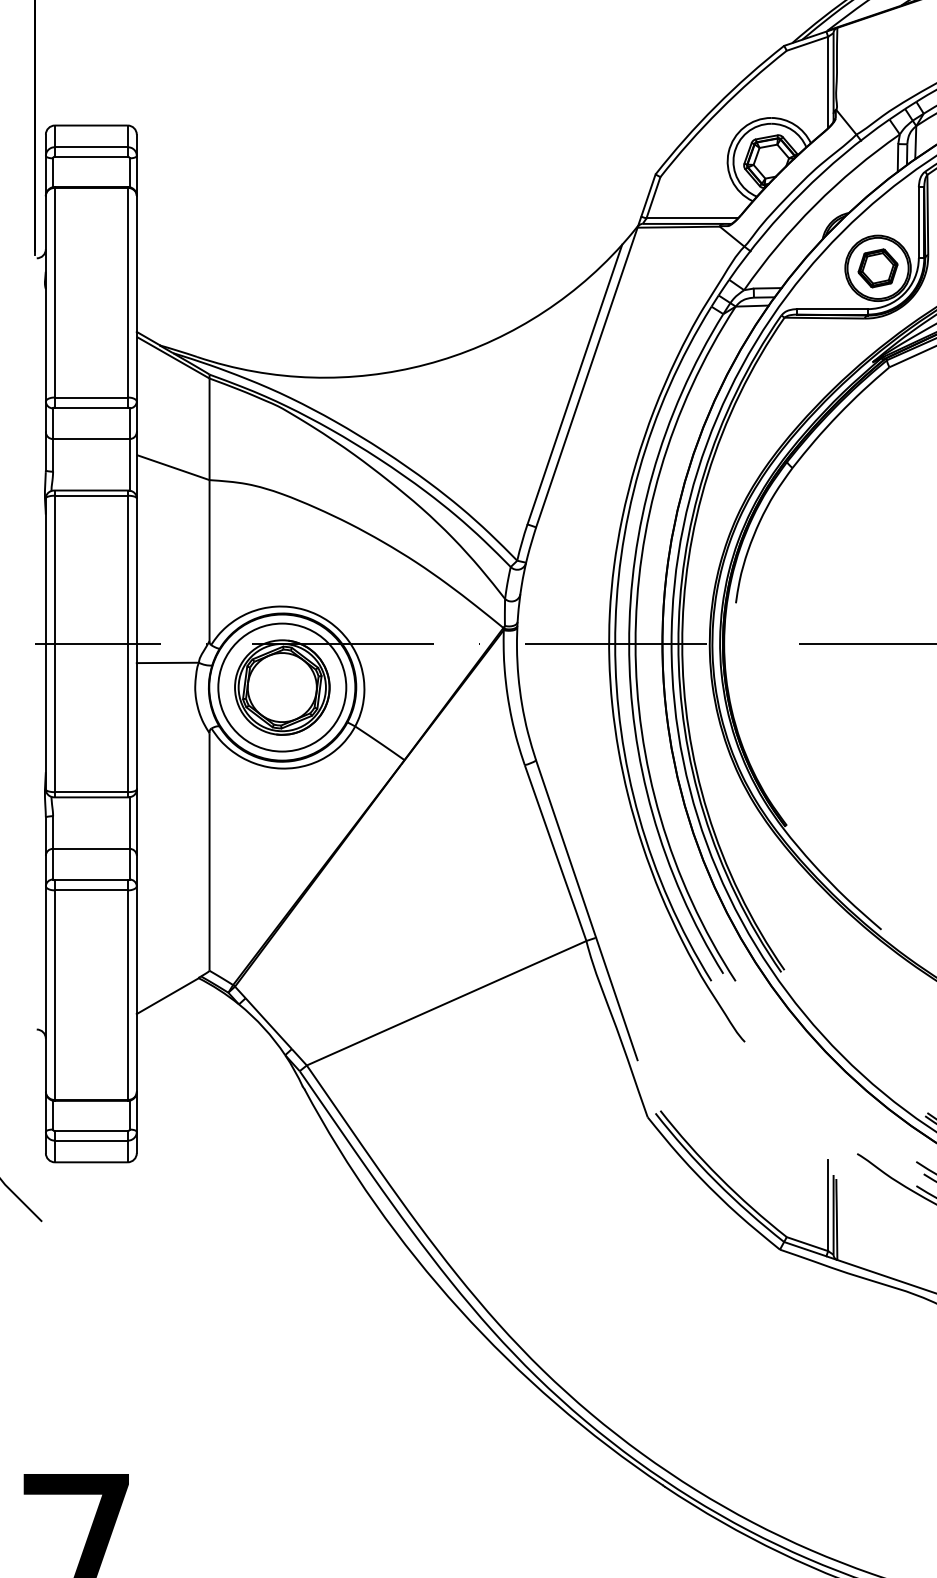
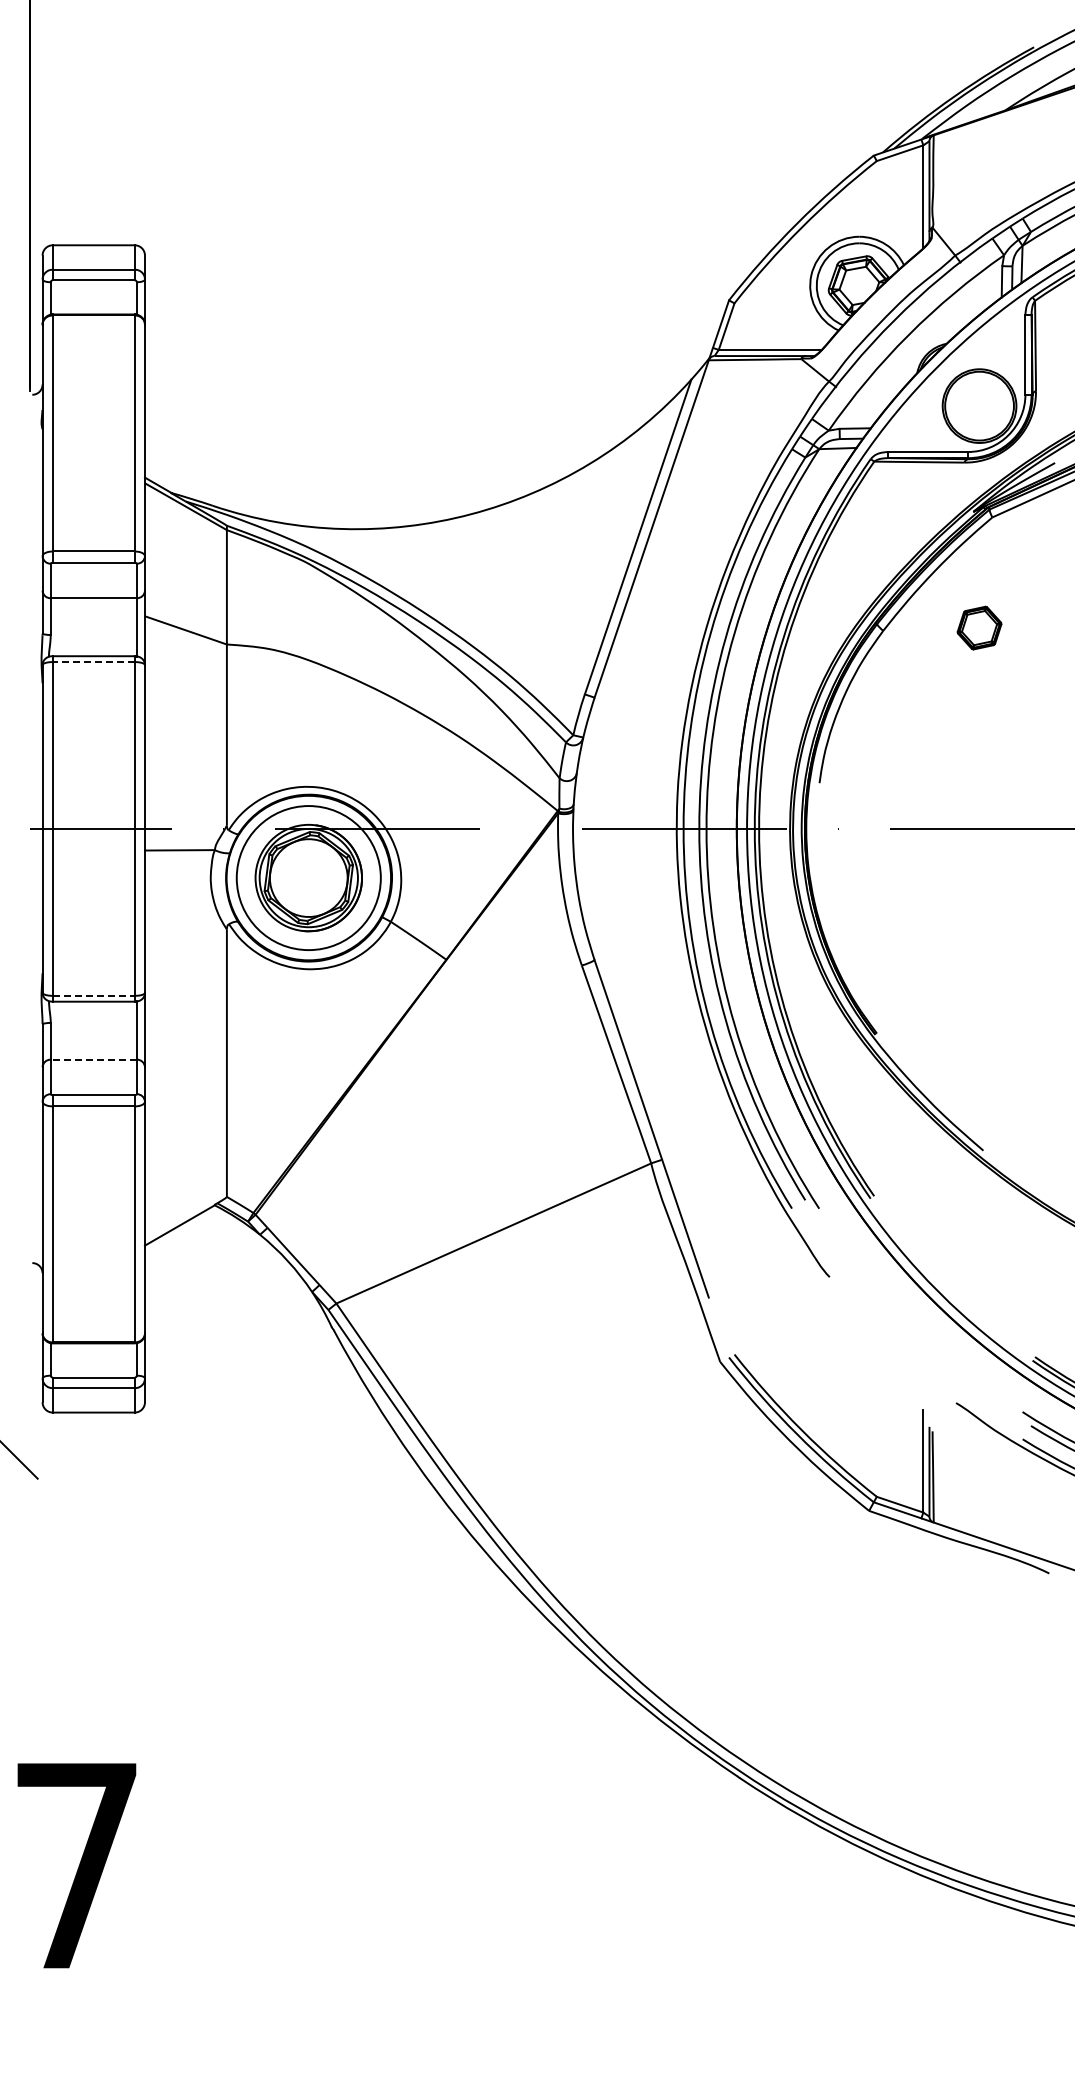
part: (878, 267) -> (979, 627), moved
line: (91, 496) -> (93, 662), solid -> dashed
line: (91, 791) -> (93, 995), solid -> dashed
line: (91, 848) -> (93, 1059), solid -> dashed

